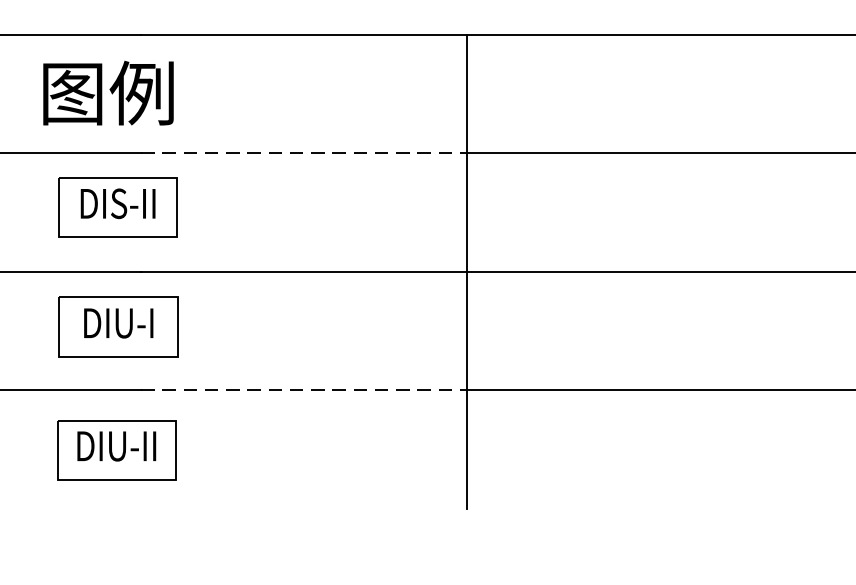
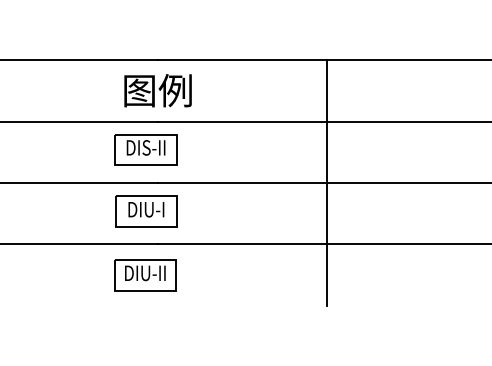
text: (107, 92) -> (157, 90), moved
line: (304, 152) -> (242, 121), dashed -> solid
line: (304, 390) -> (242, 244), dashed -> solid

